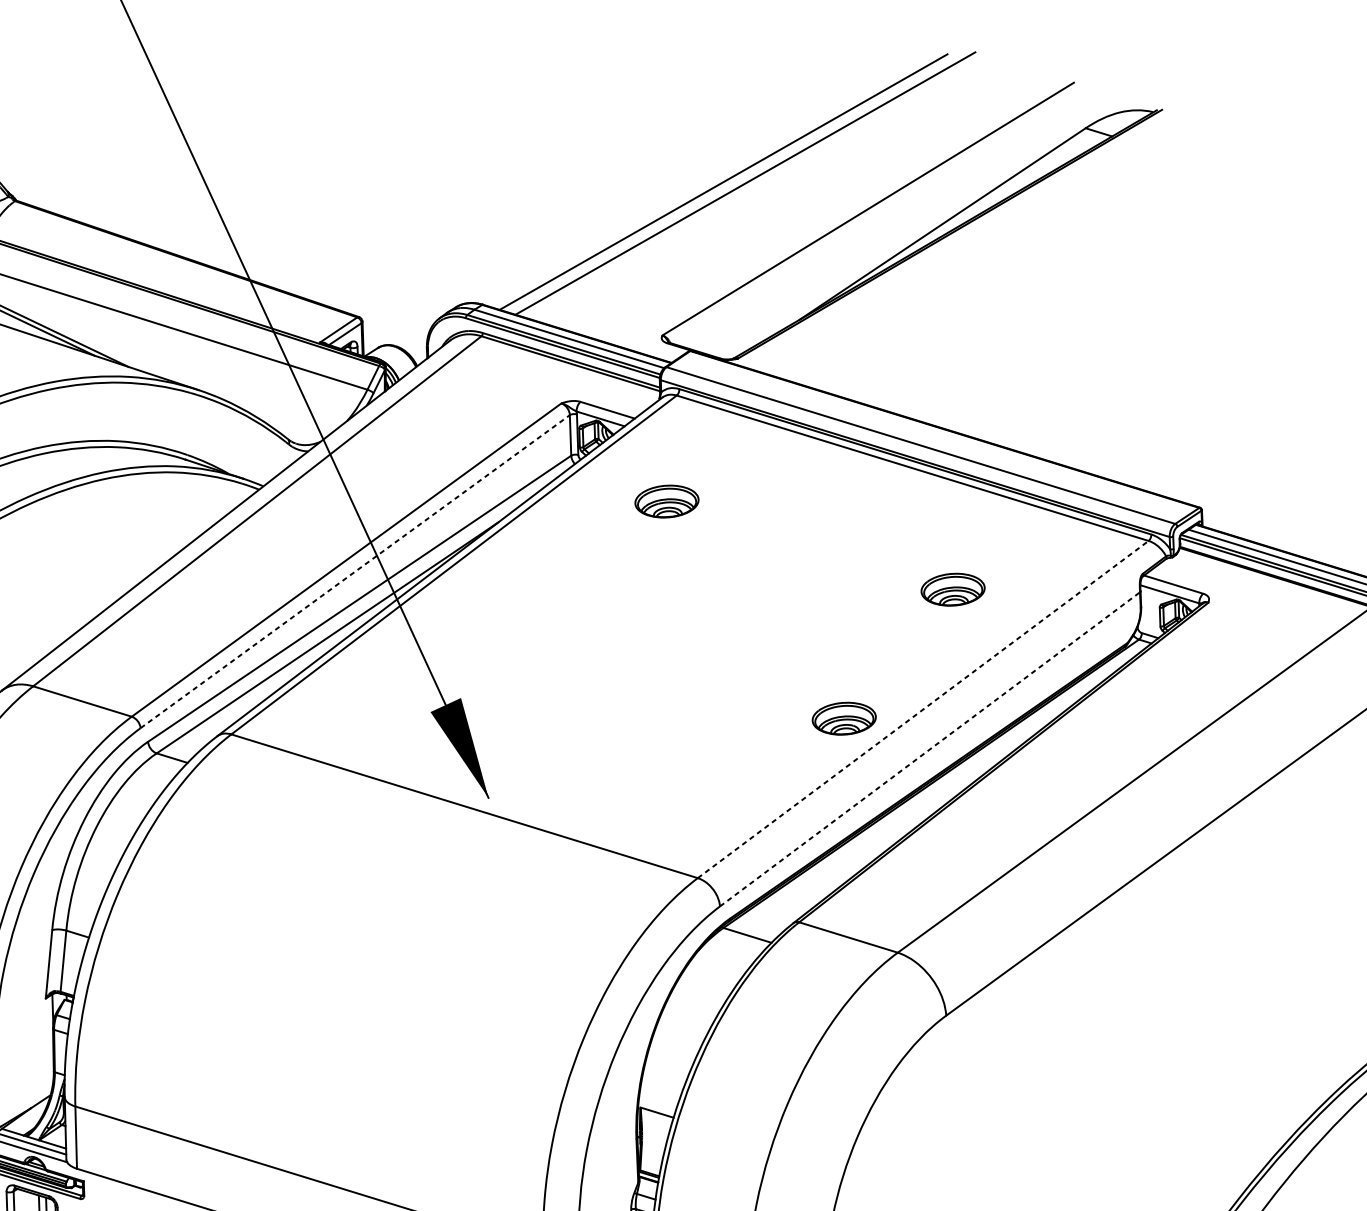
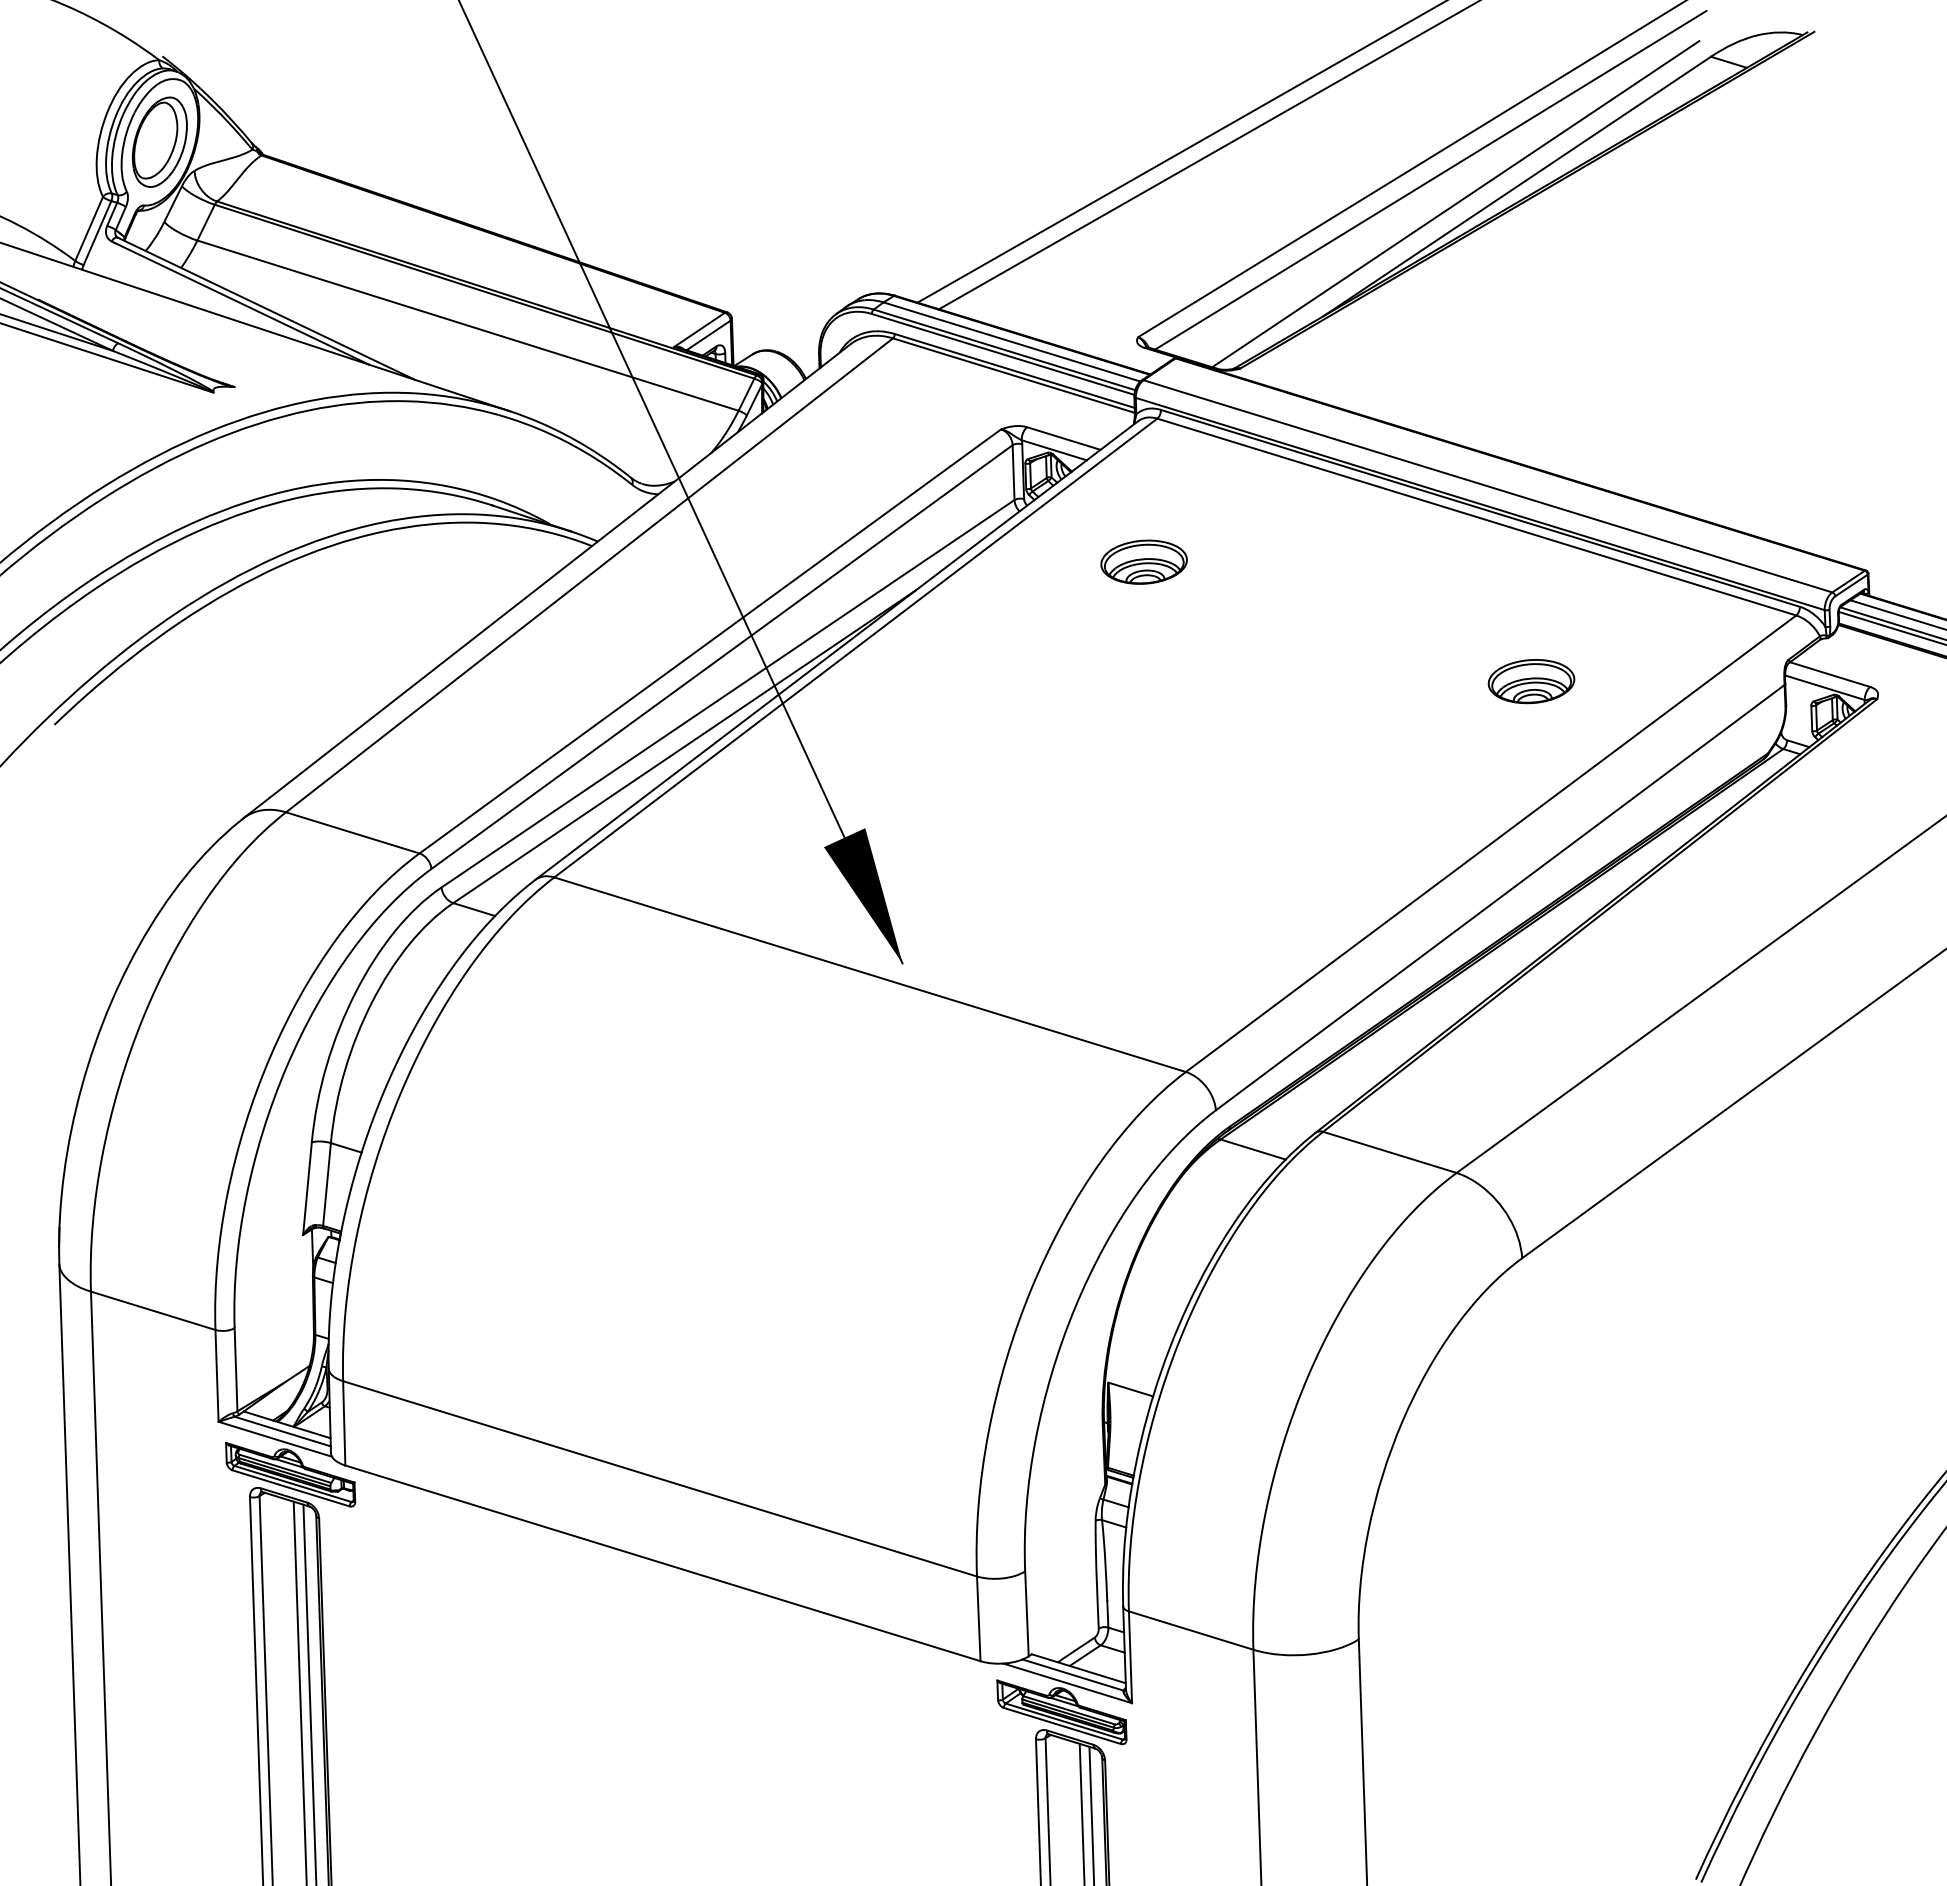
line: (878, 218) -> (1430, 179), added
line: (896, 237) -> (1455, 204), added
line: (355, 571) -> (722, 657), dashed -> solid
line: (923, 709) -> (1491, 843), dashed -> solid
part: (843, 718) -> (1383, 855), removed
line: (930, 749) -> (1500, 897), dashed -> solid

